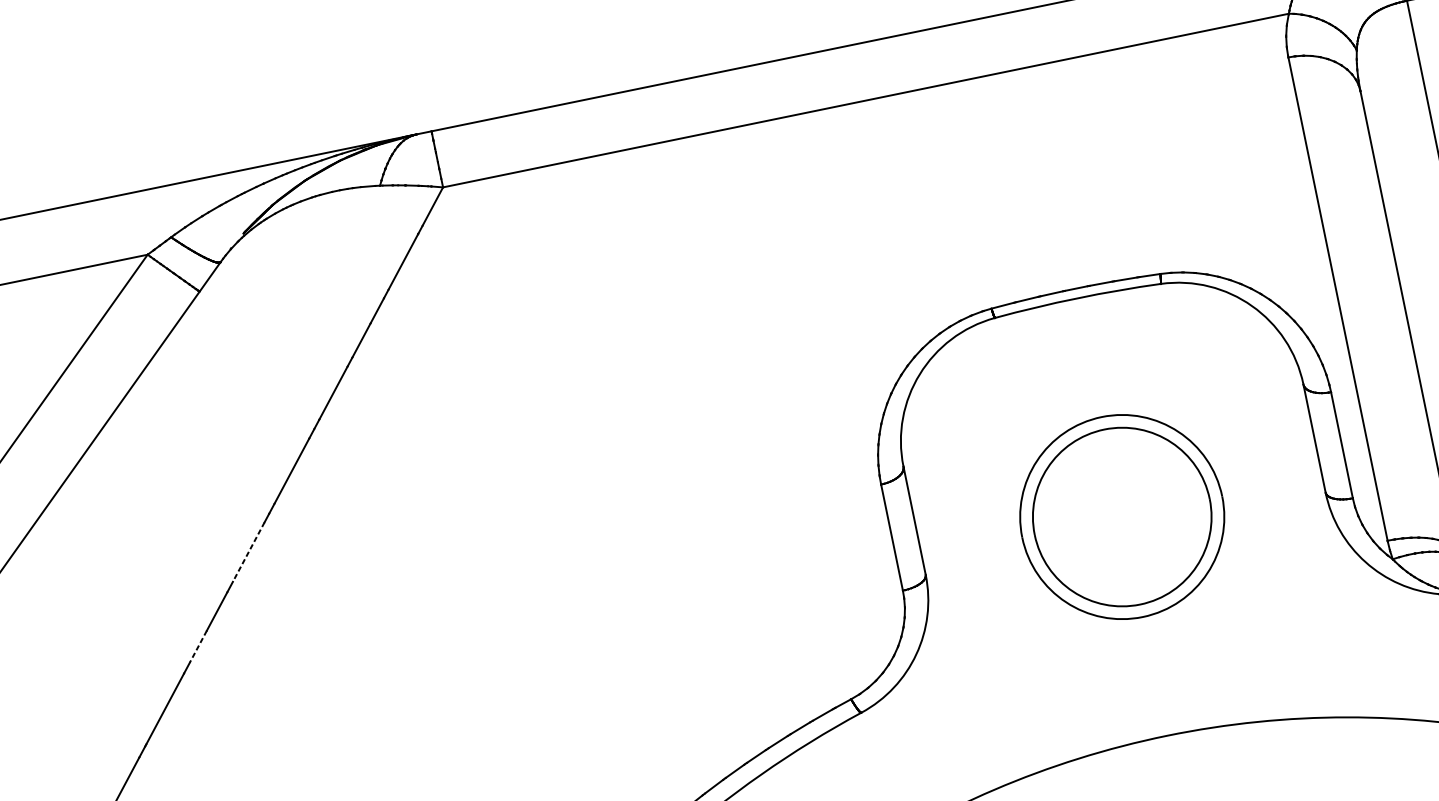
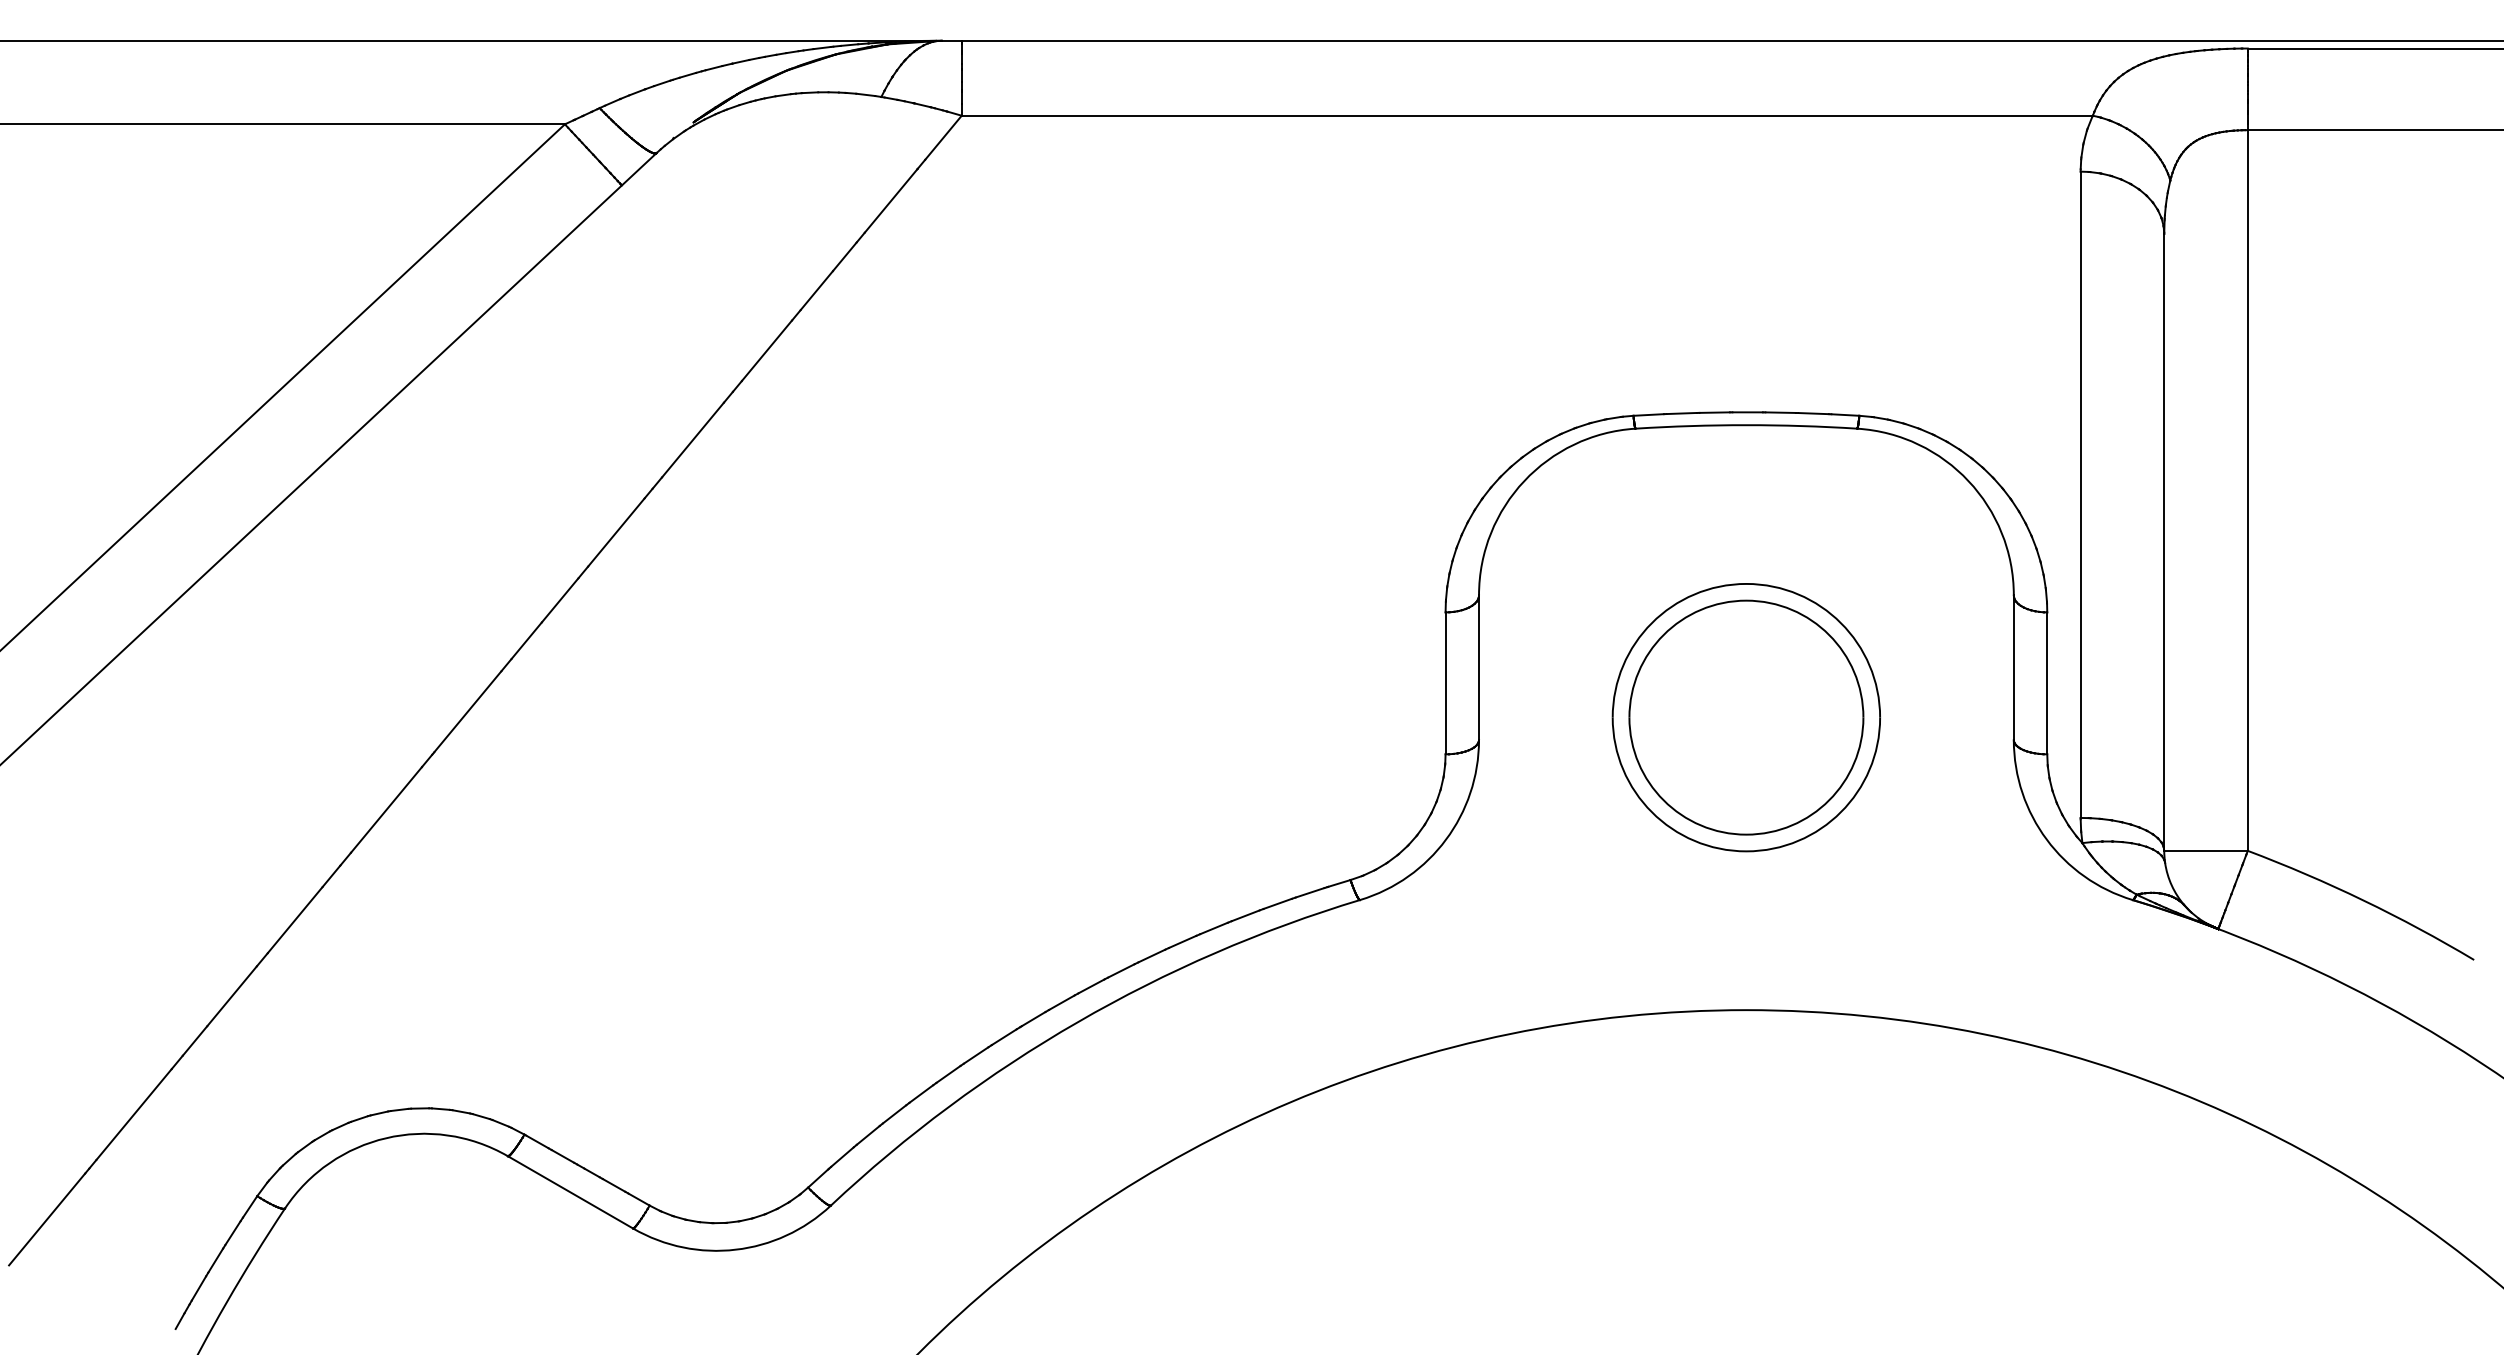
line: (248, 552) -> (616, 532), dashed -> solid
line: (198, 646) -> (526, 640), dashed -> solid

